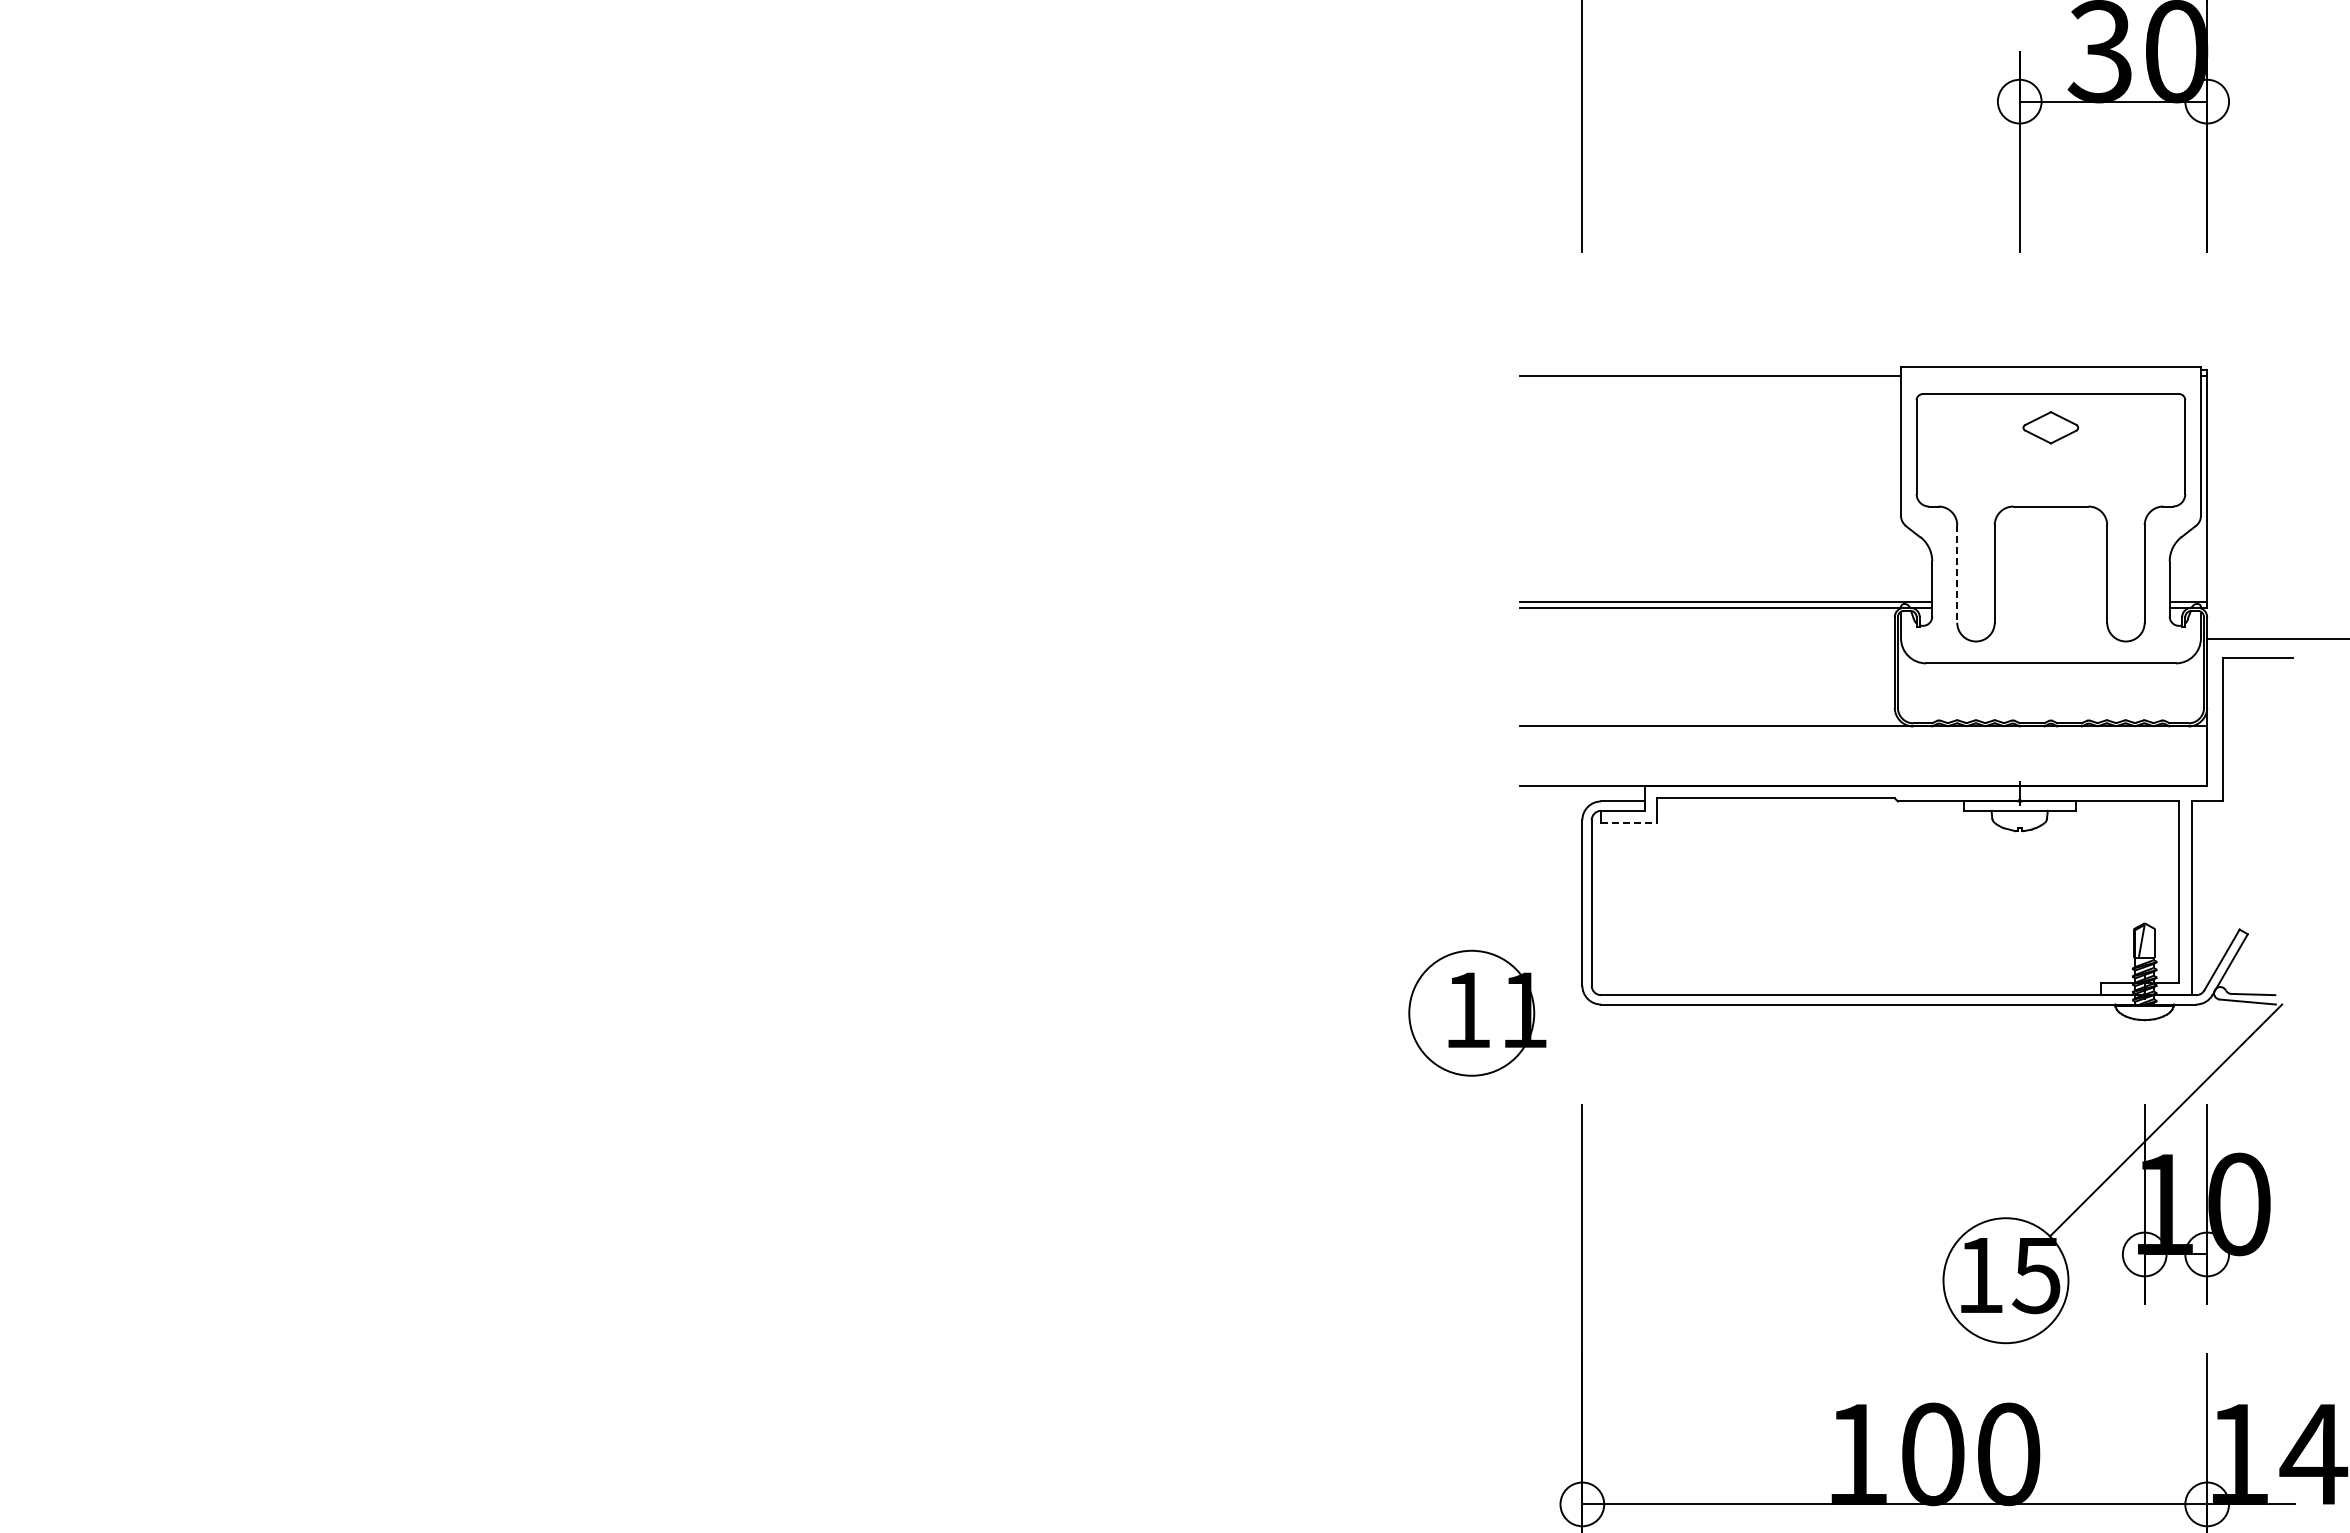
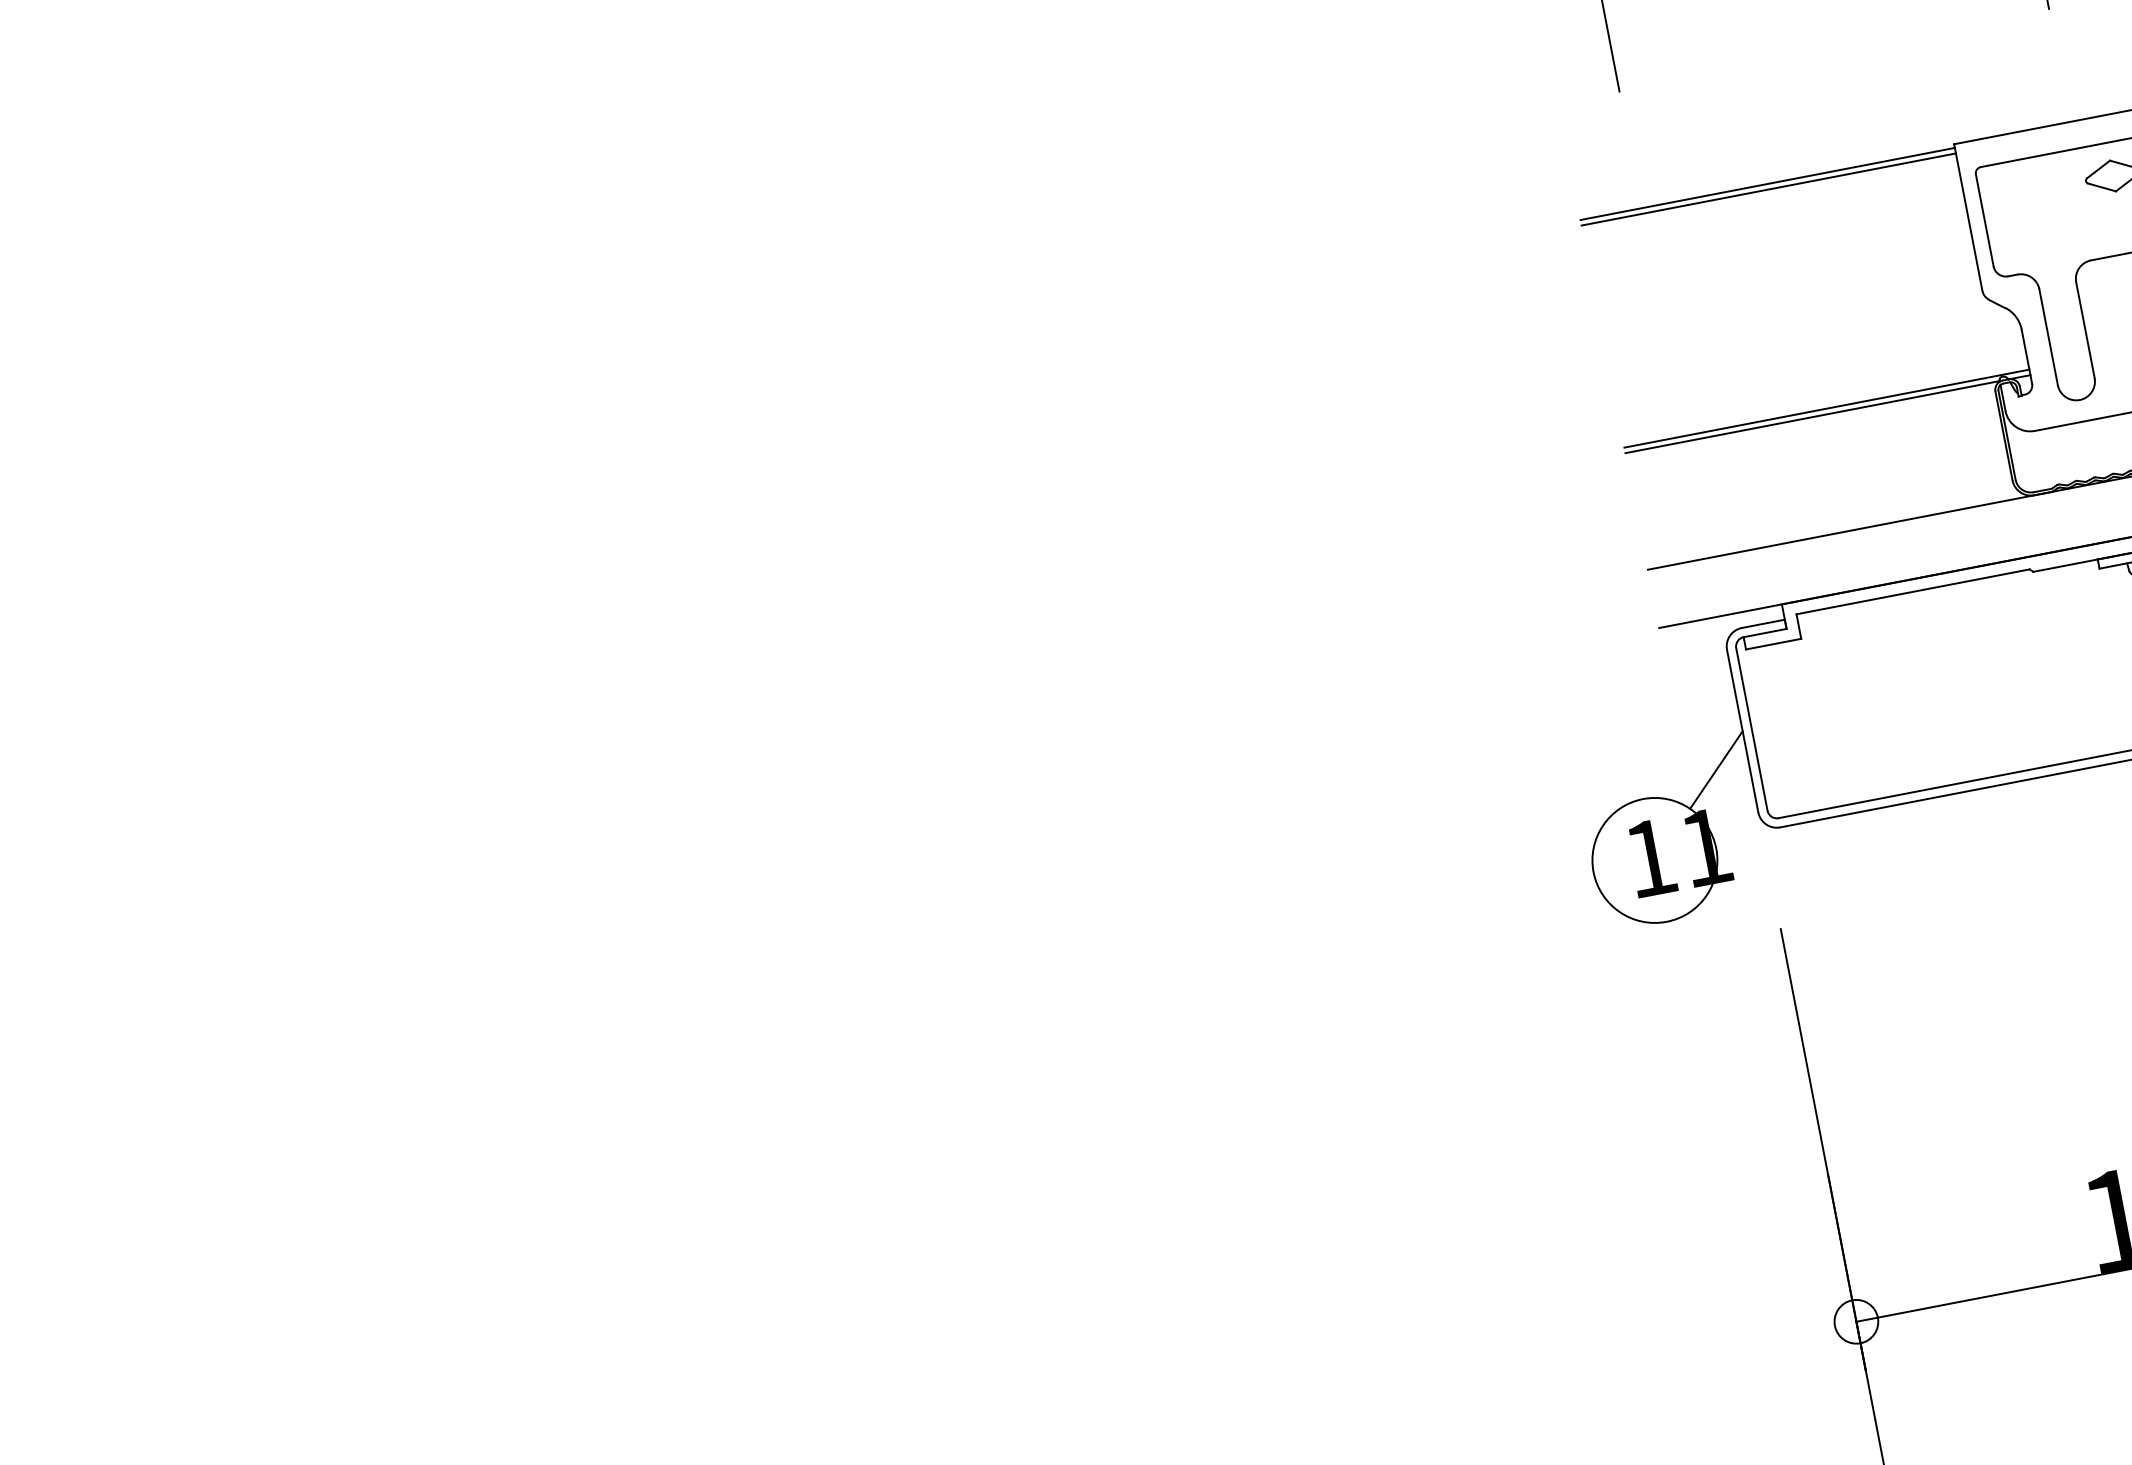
line: (1710, 370) -> (1767, 184), added
line: (1957, 574) -> (2048, 337), dashed -> solid
line: (1629, 823) -> (1773, 644), dashed -> solid
line: (1549, 936) -> (1716, 770), added

